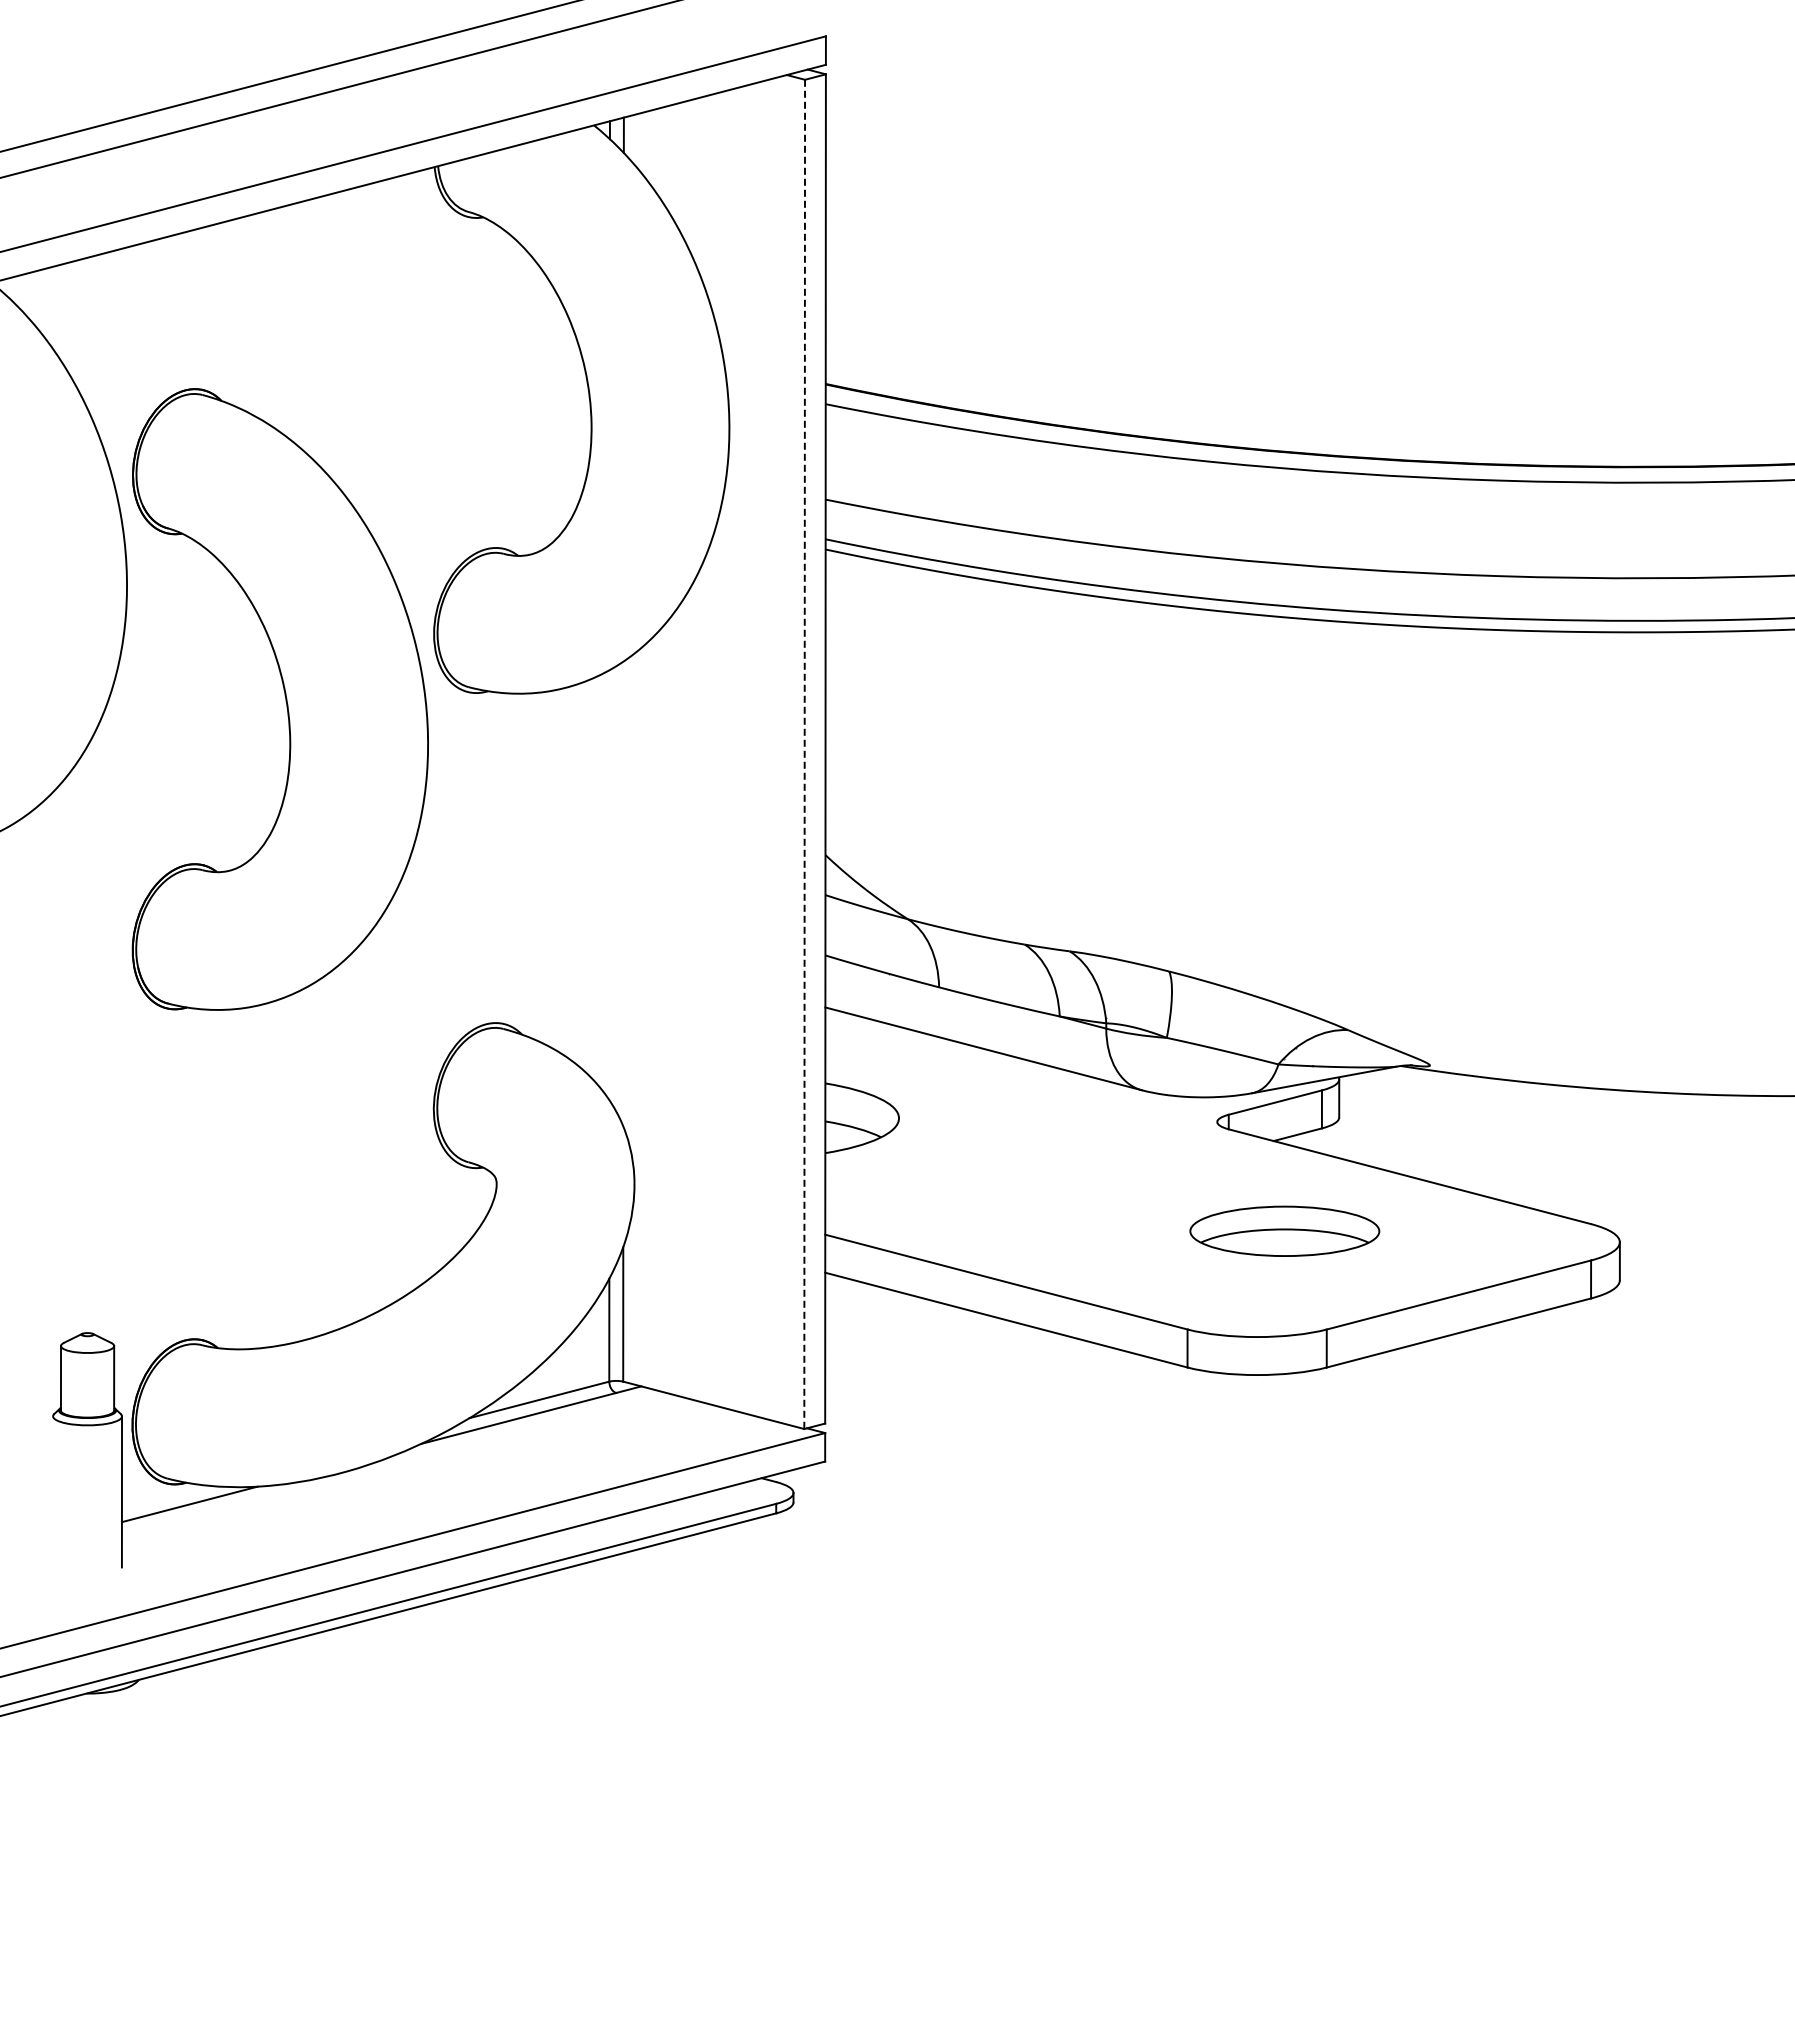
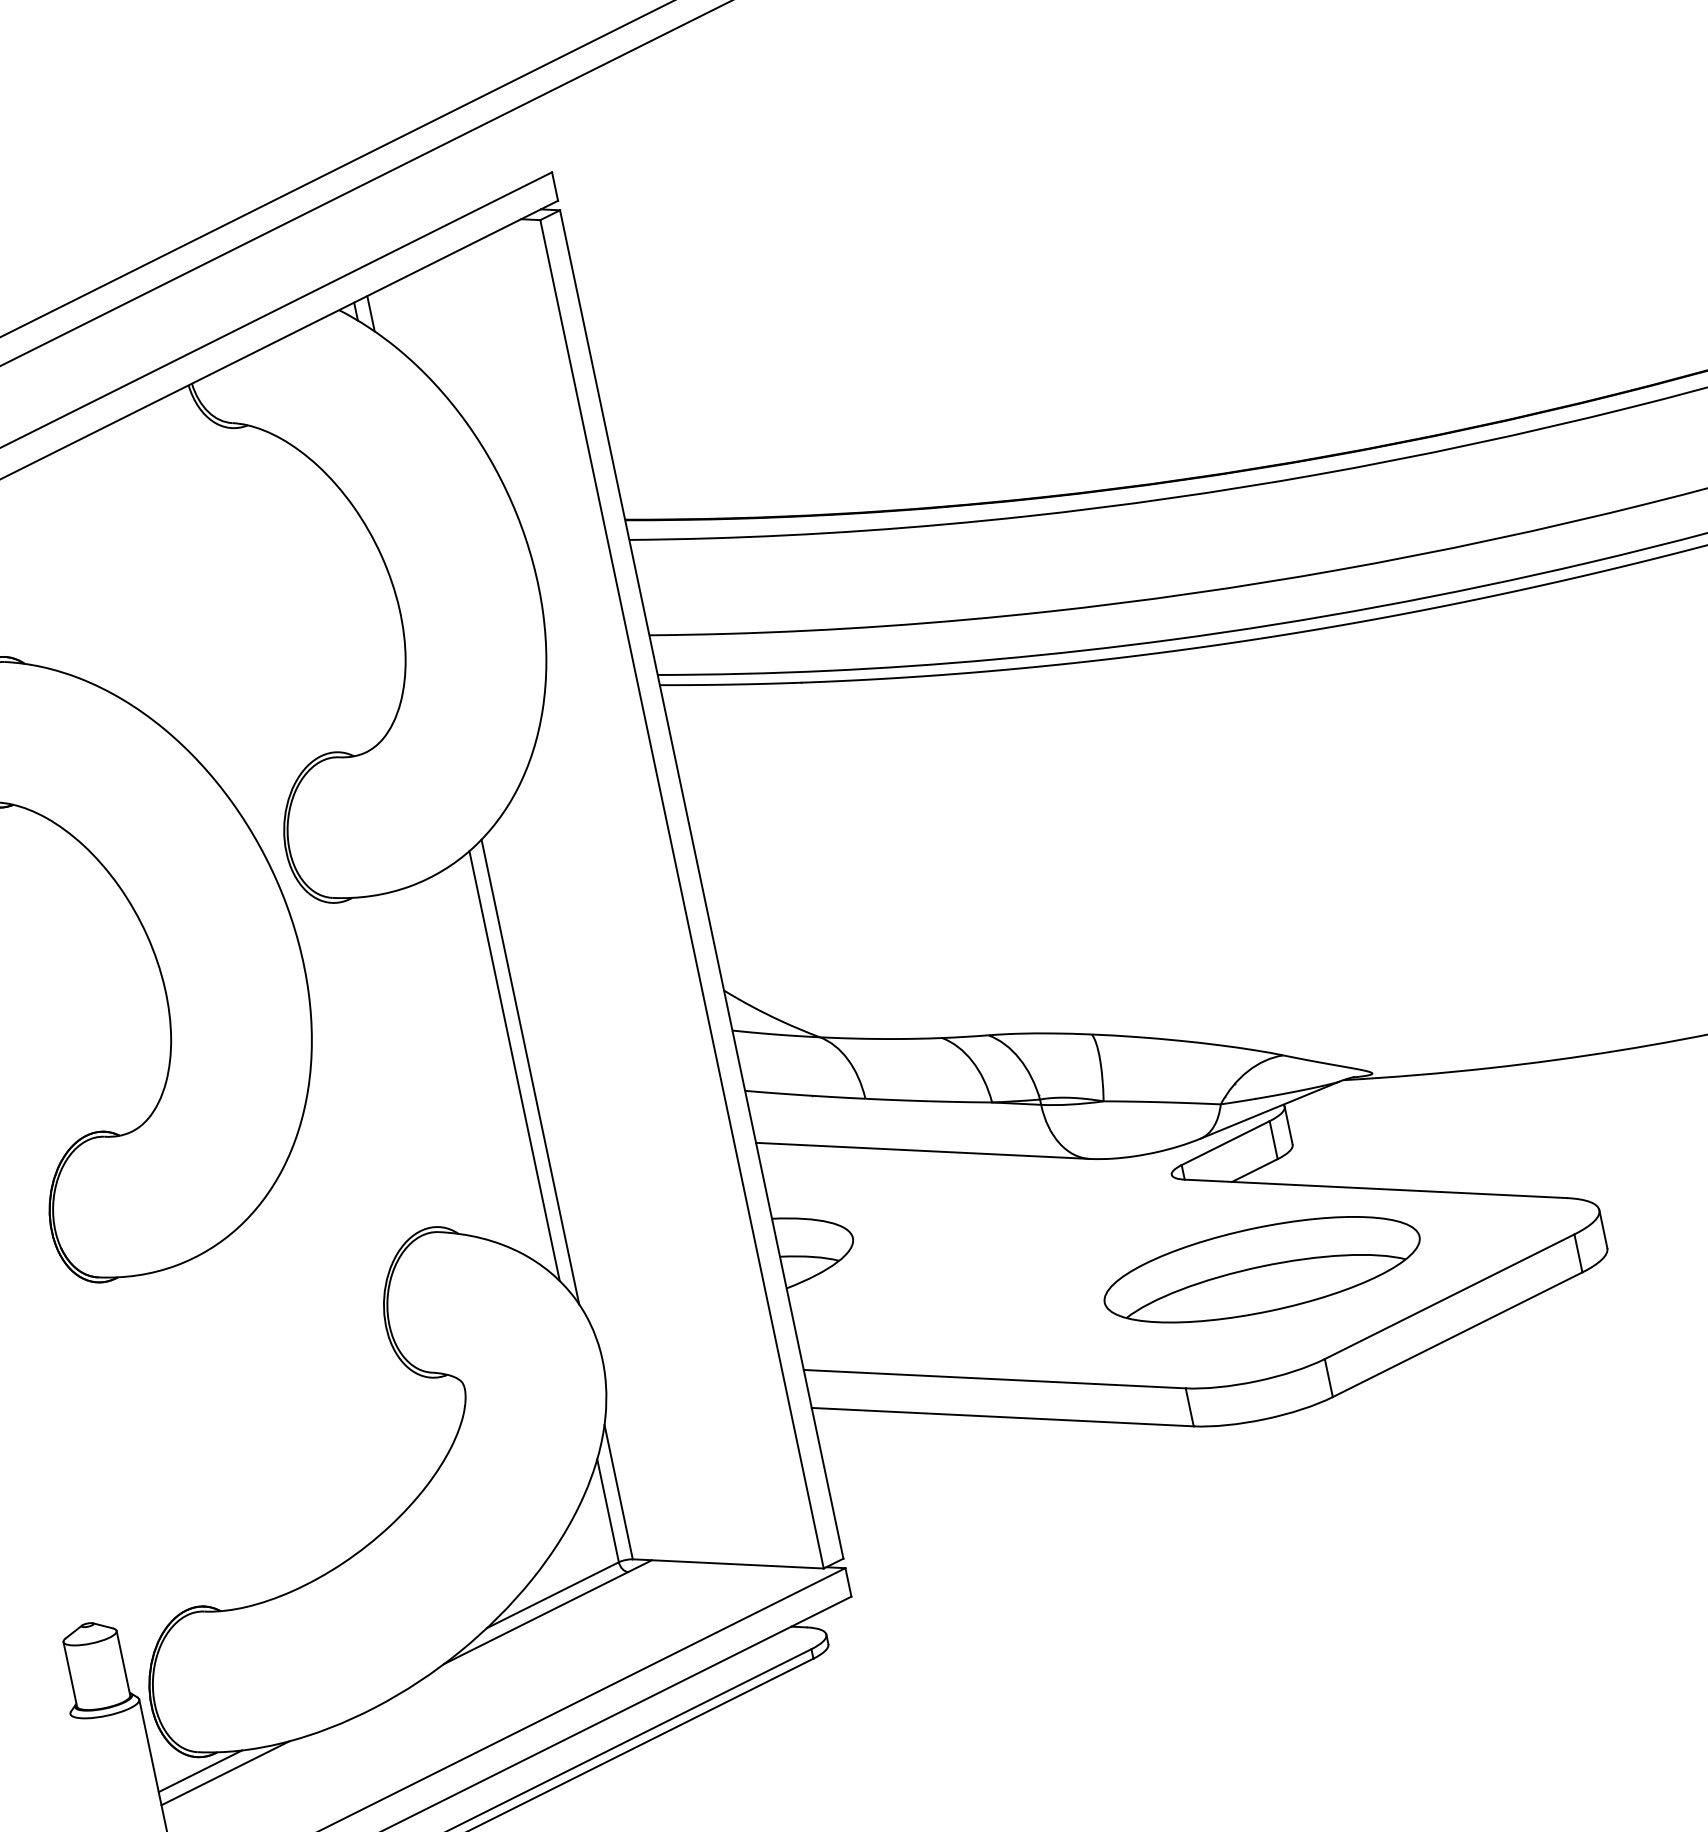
line: (804, 754) -> (681, 894), dashed -> solid
line: (609, 885) -> (514, 1066), added
line: (623, 893) -> (530, 1071), added
part: (1284, 1231) -> (1261, 1270), size x1.67
line: (165, 1496) -> (199, 1770), added

